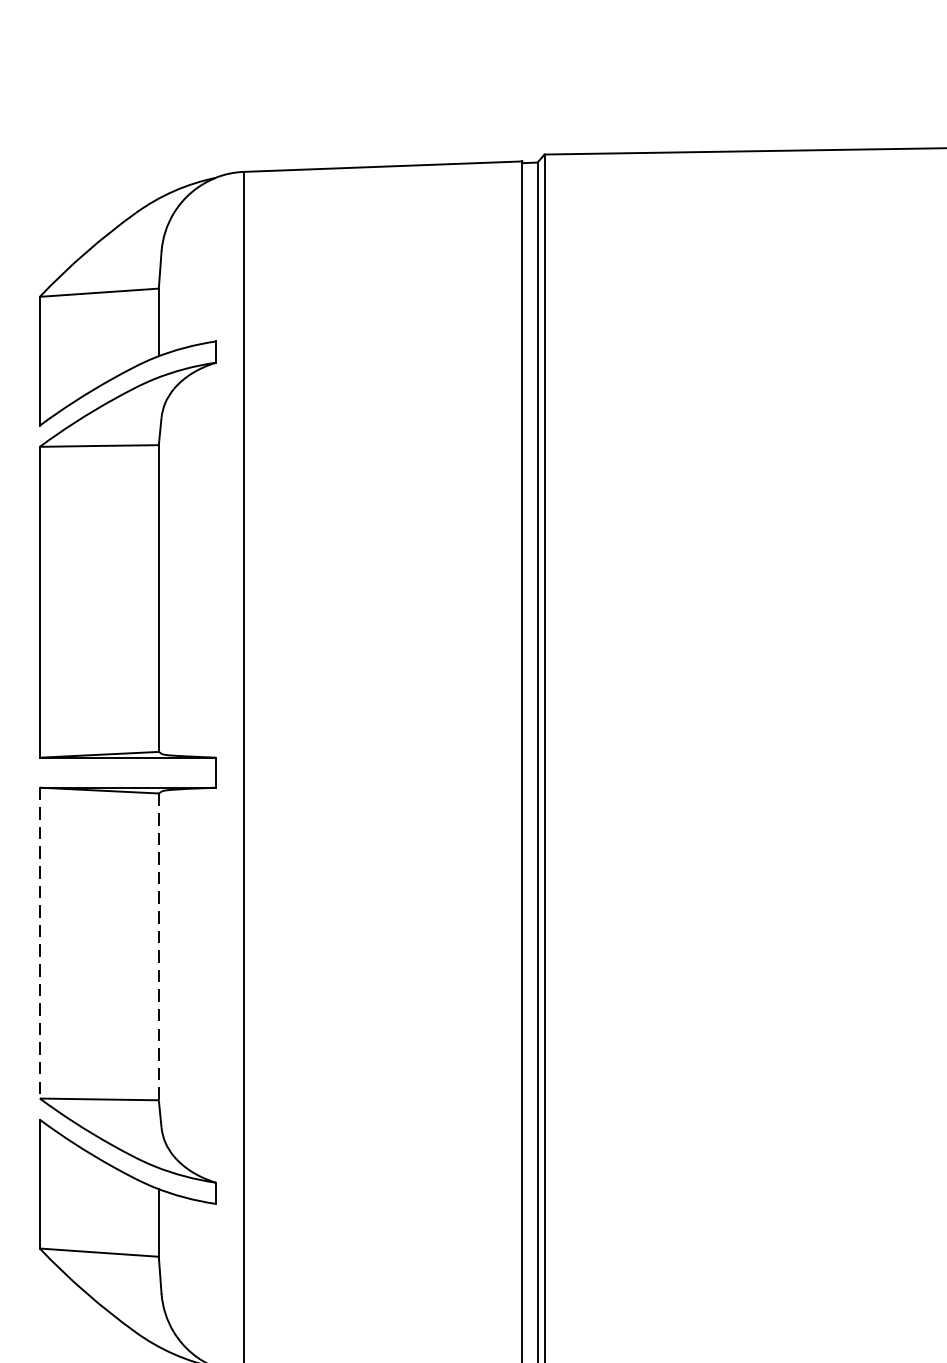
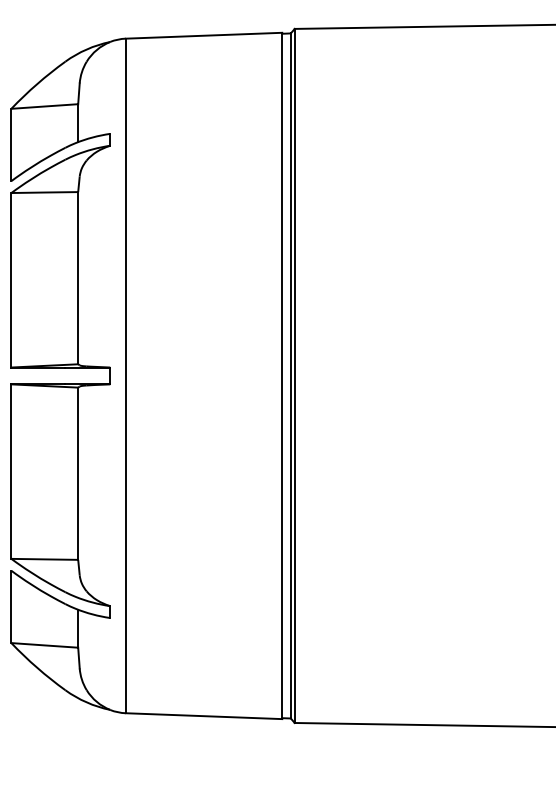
line: (40, 944) -> (11, 472), dashed -> solid
line: (159, 948) -> (78, 474), dashed -> solid

